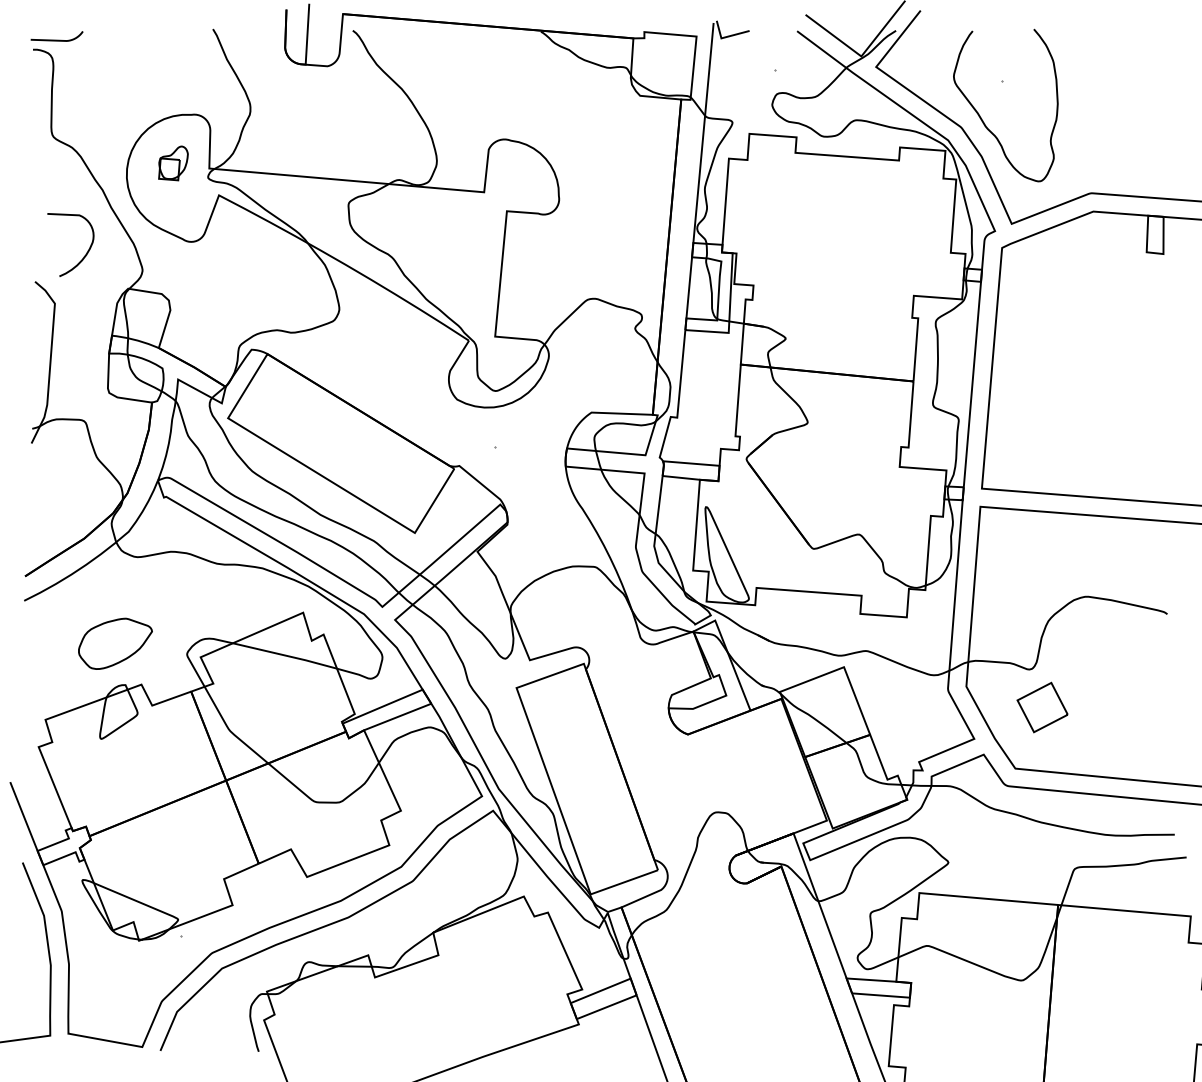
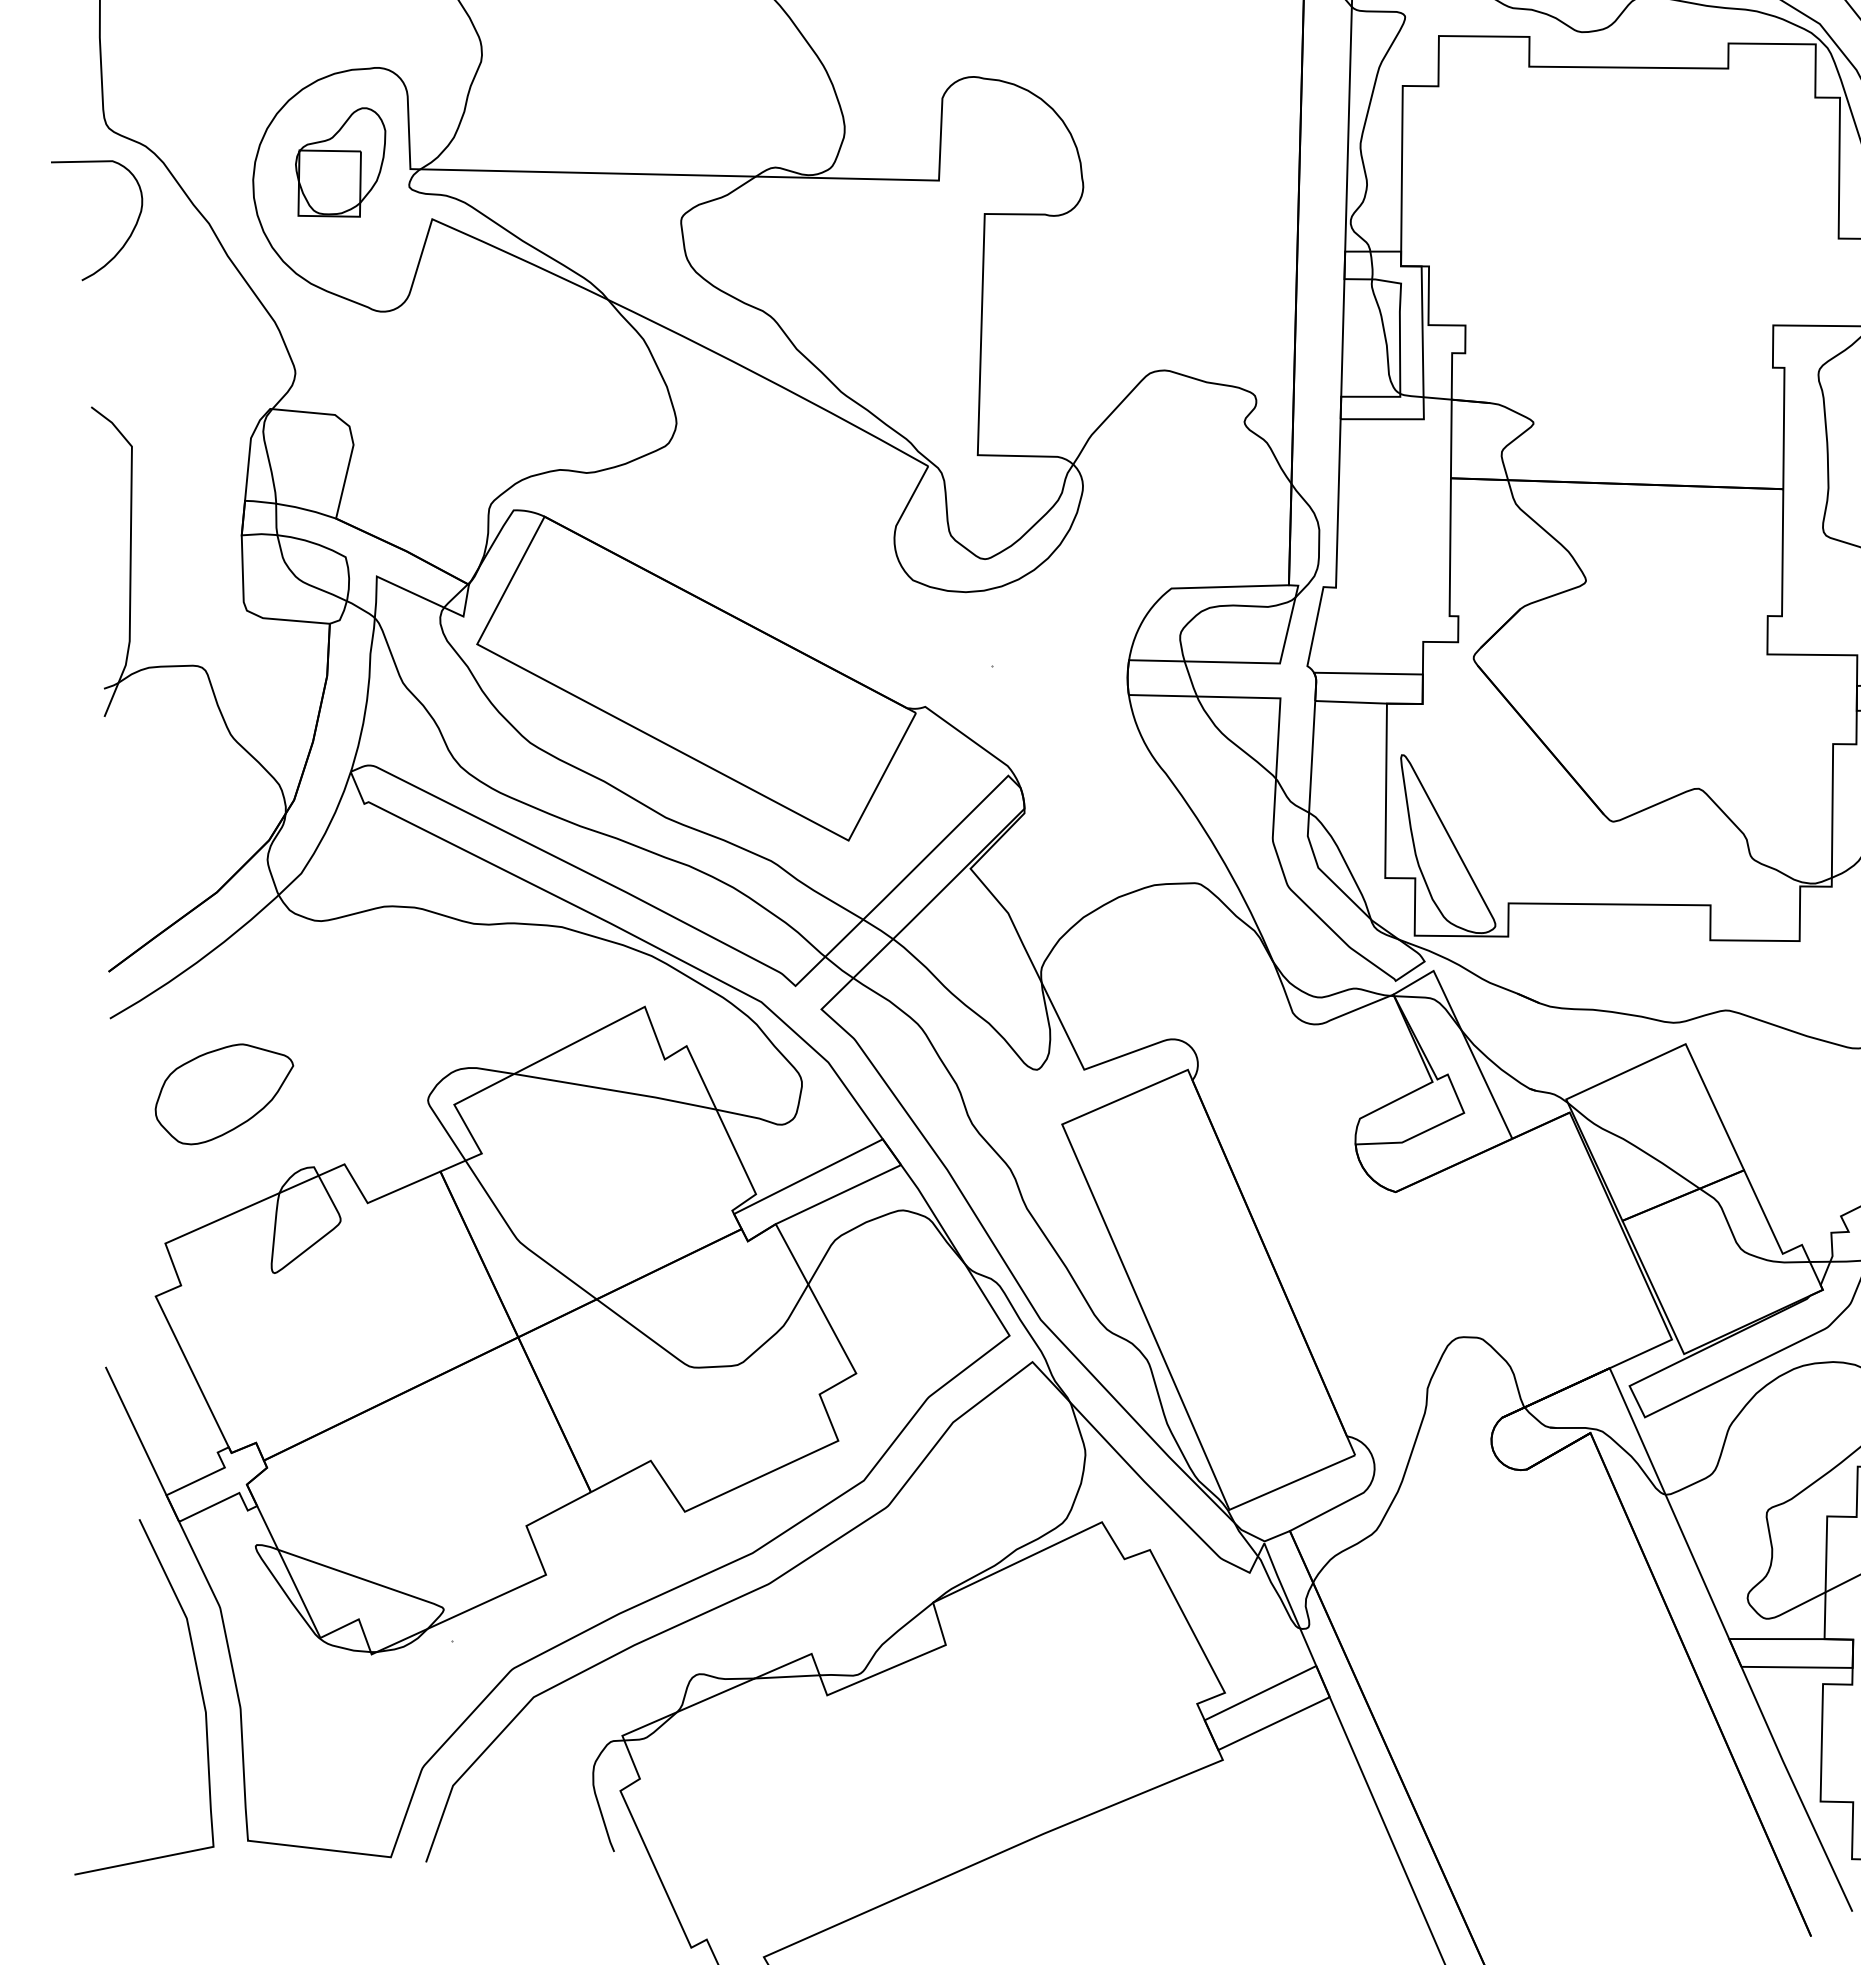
part: (173, 163) -> (341, 163), size x1.67
curve: (83, 256) -> (125, 239), moved
part: (115, 643) -> (224, 1093), moved

